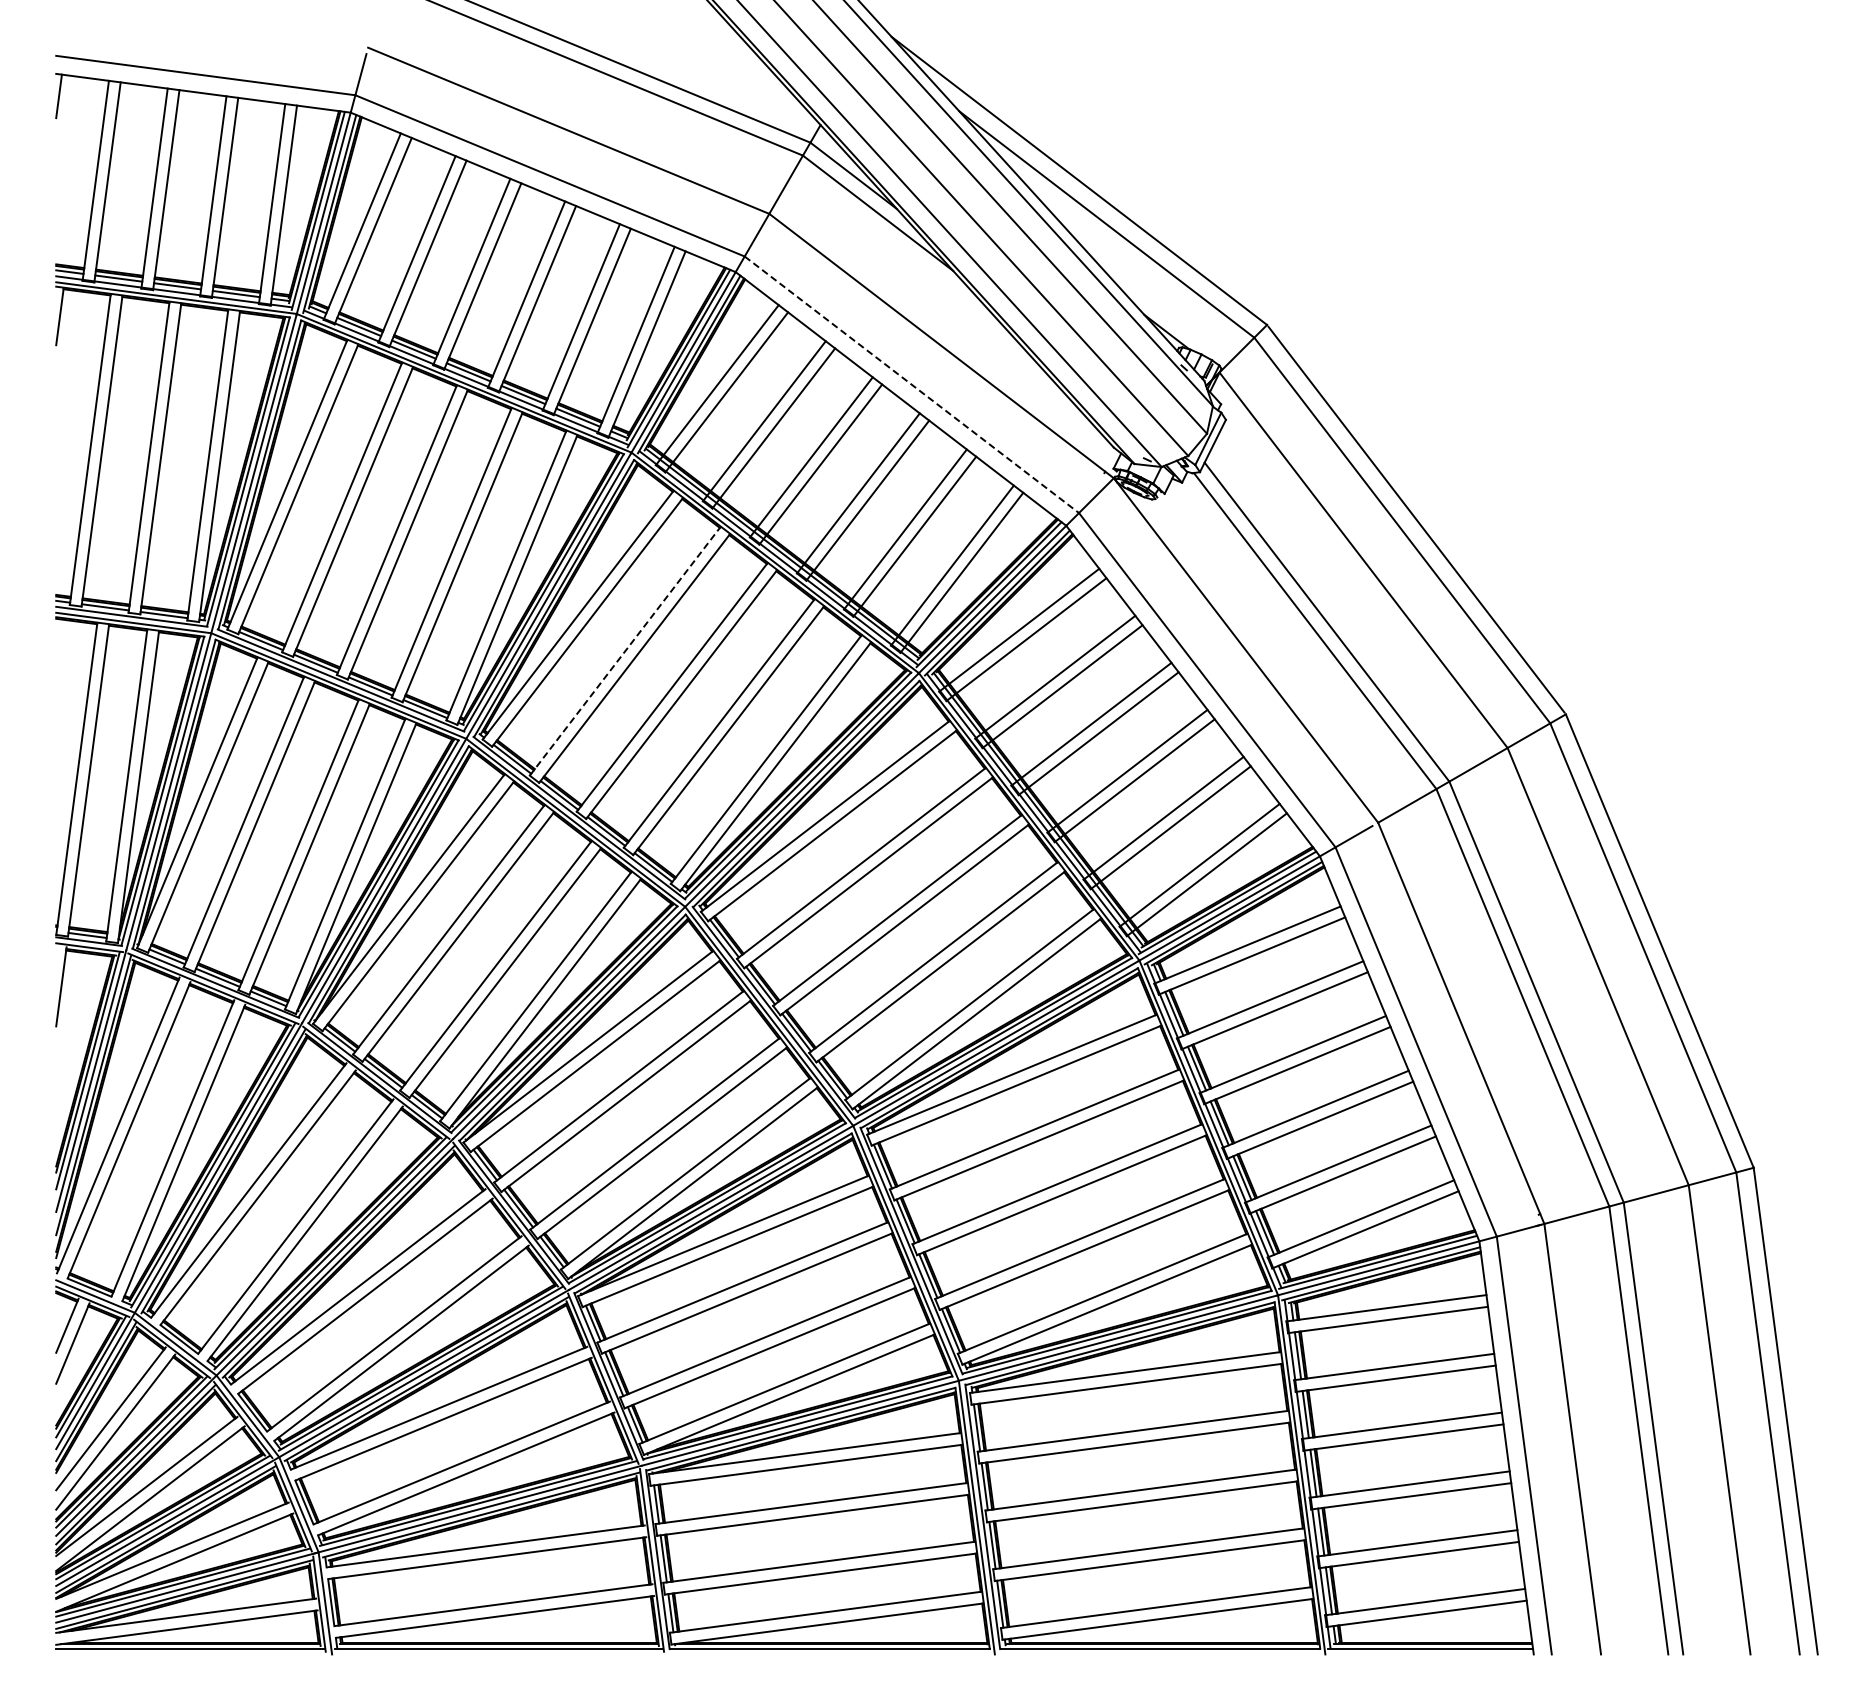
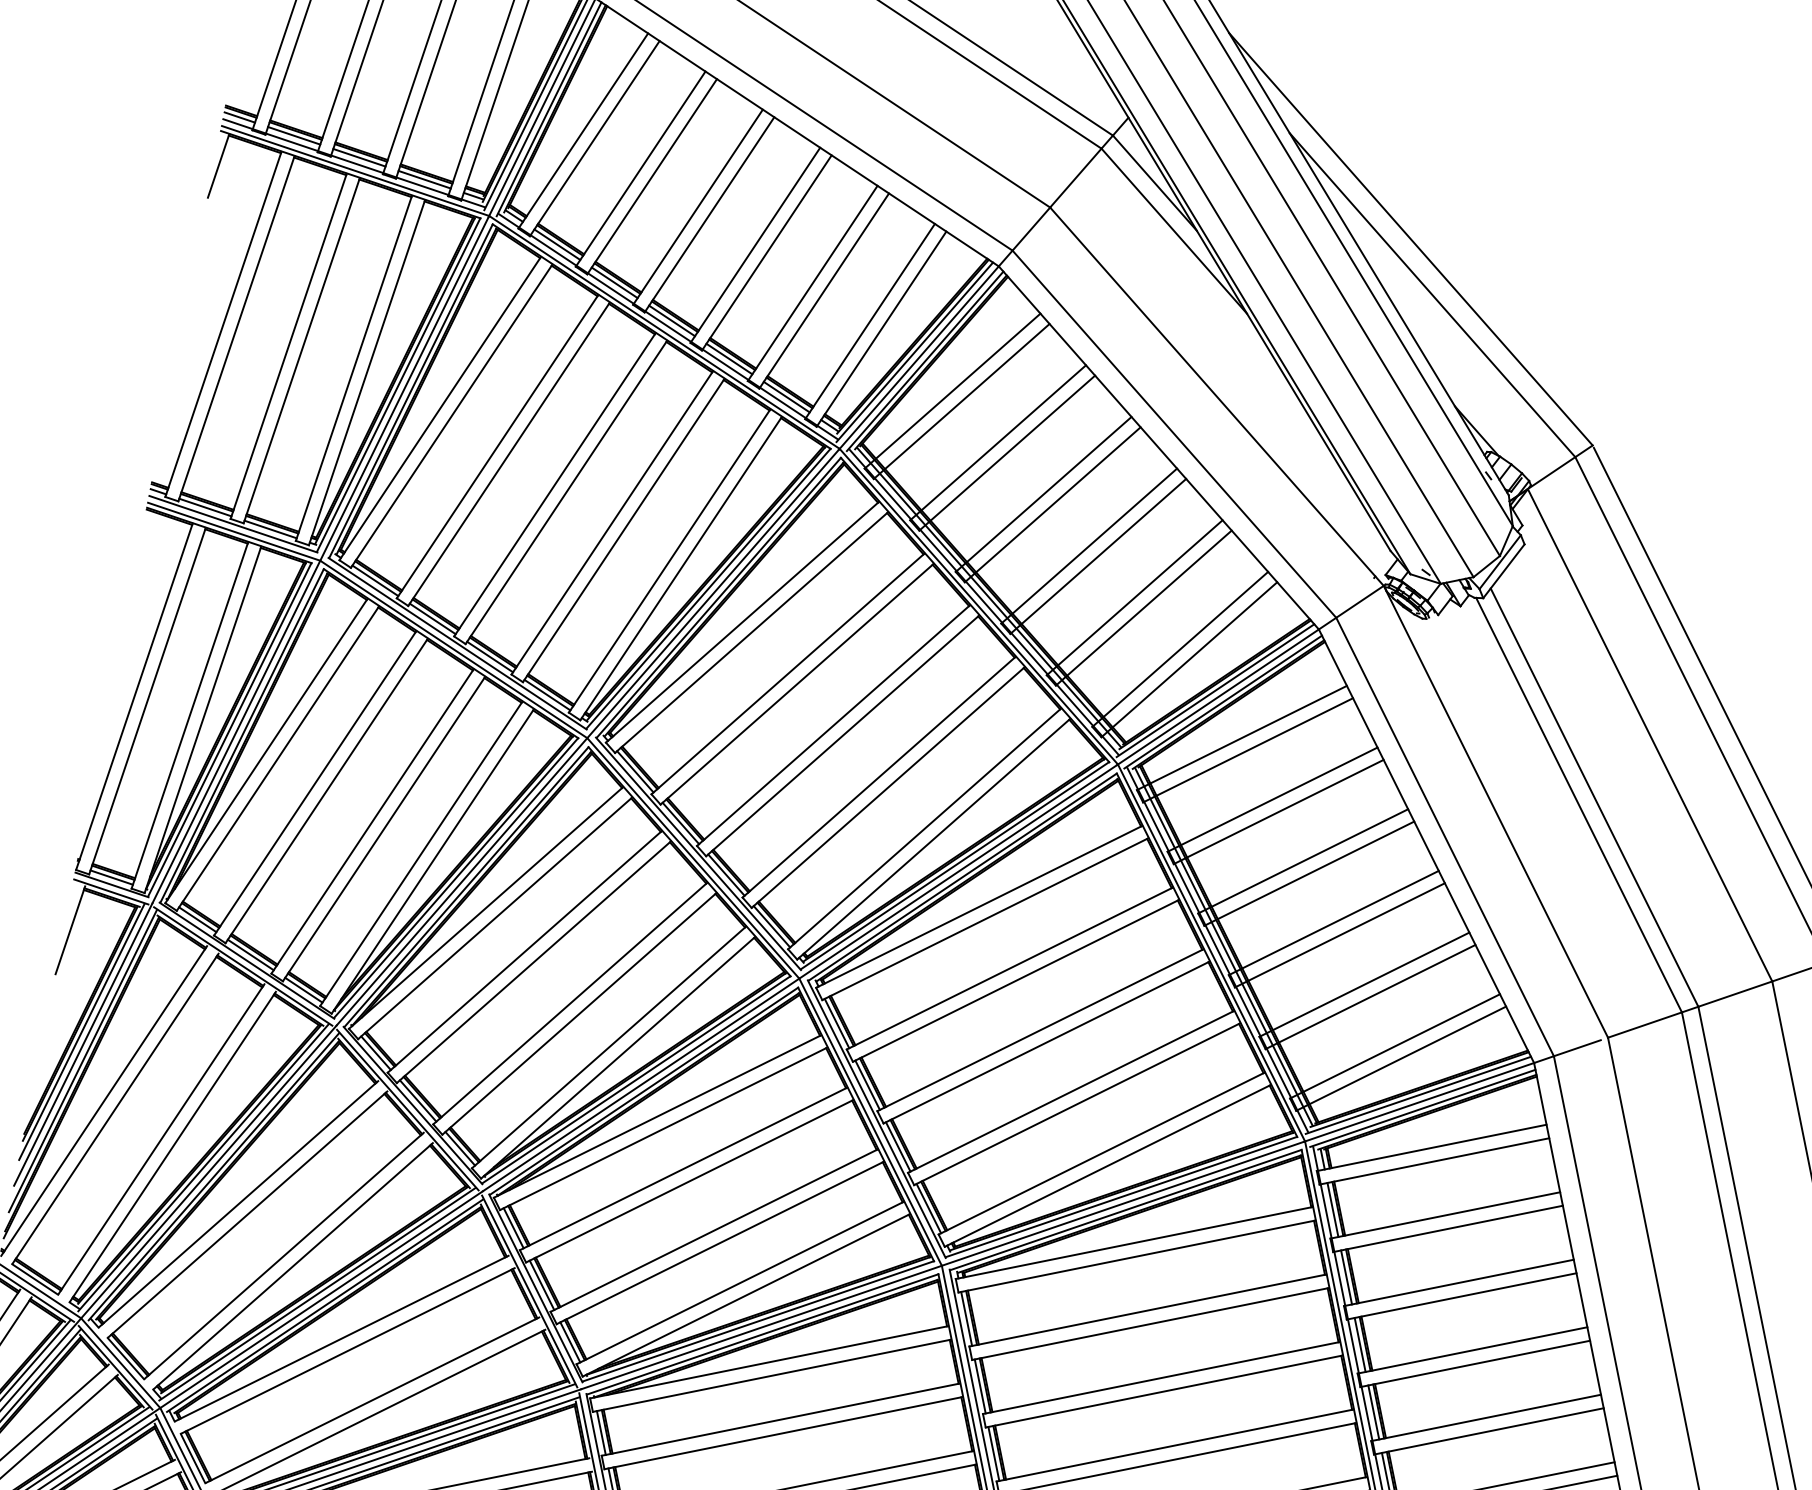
line: (911, 384) -> (1174, 433), dashed -> solid
line: (625, 651) -> (788, 674), dashed -> solid

